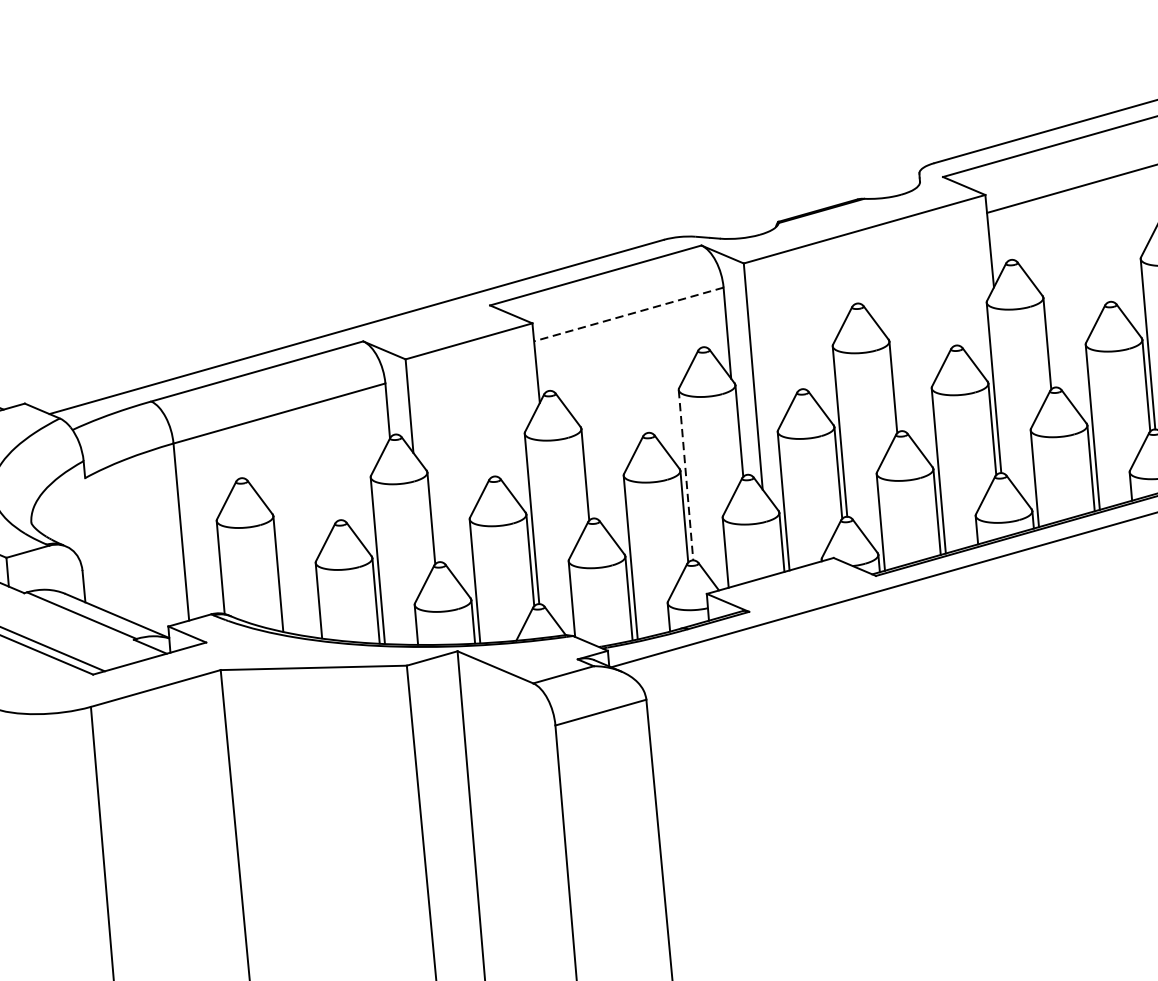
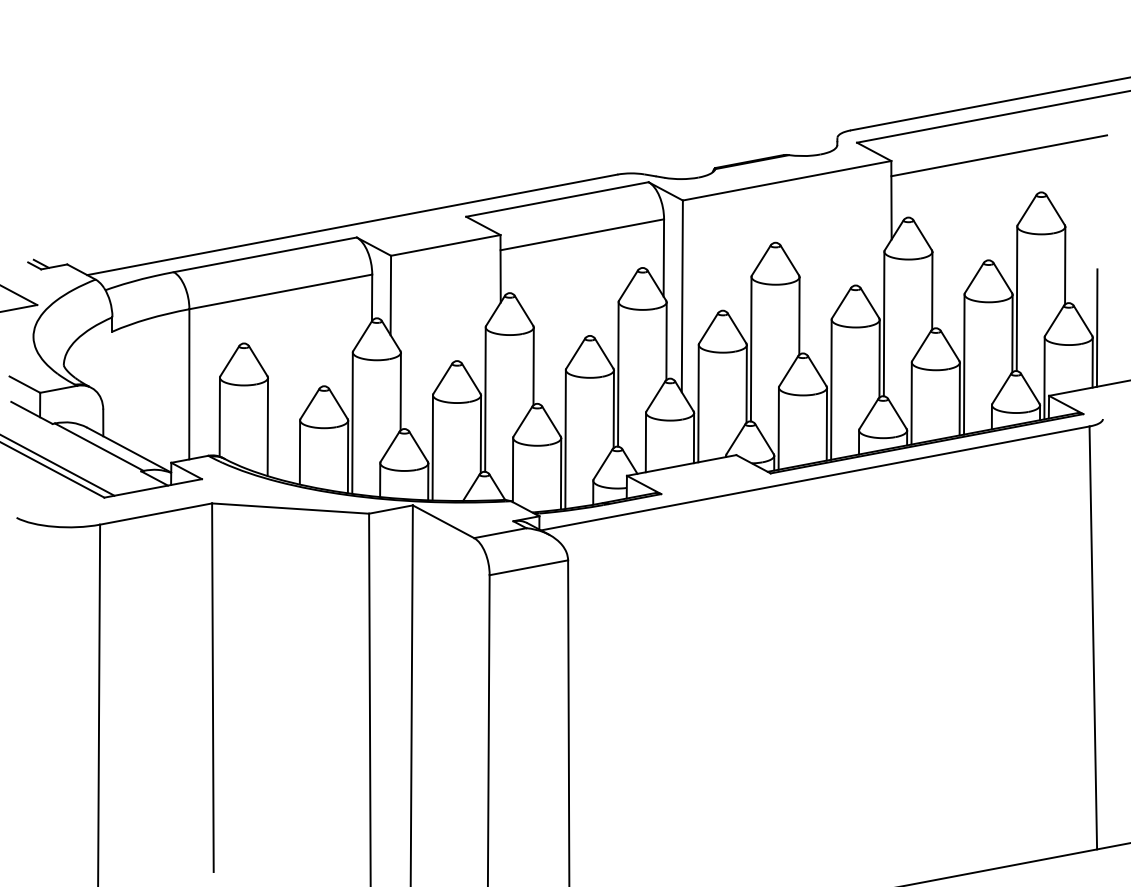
line: (627, 314) -> (581, 234), dashed -> solid
line: (686, 475) -> (618, 374), dashed -> solid

